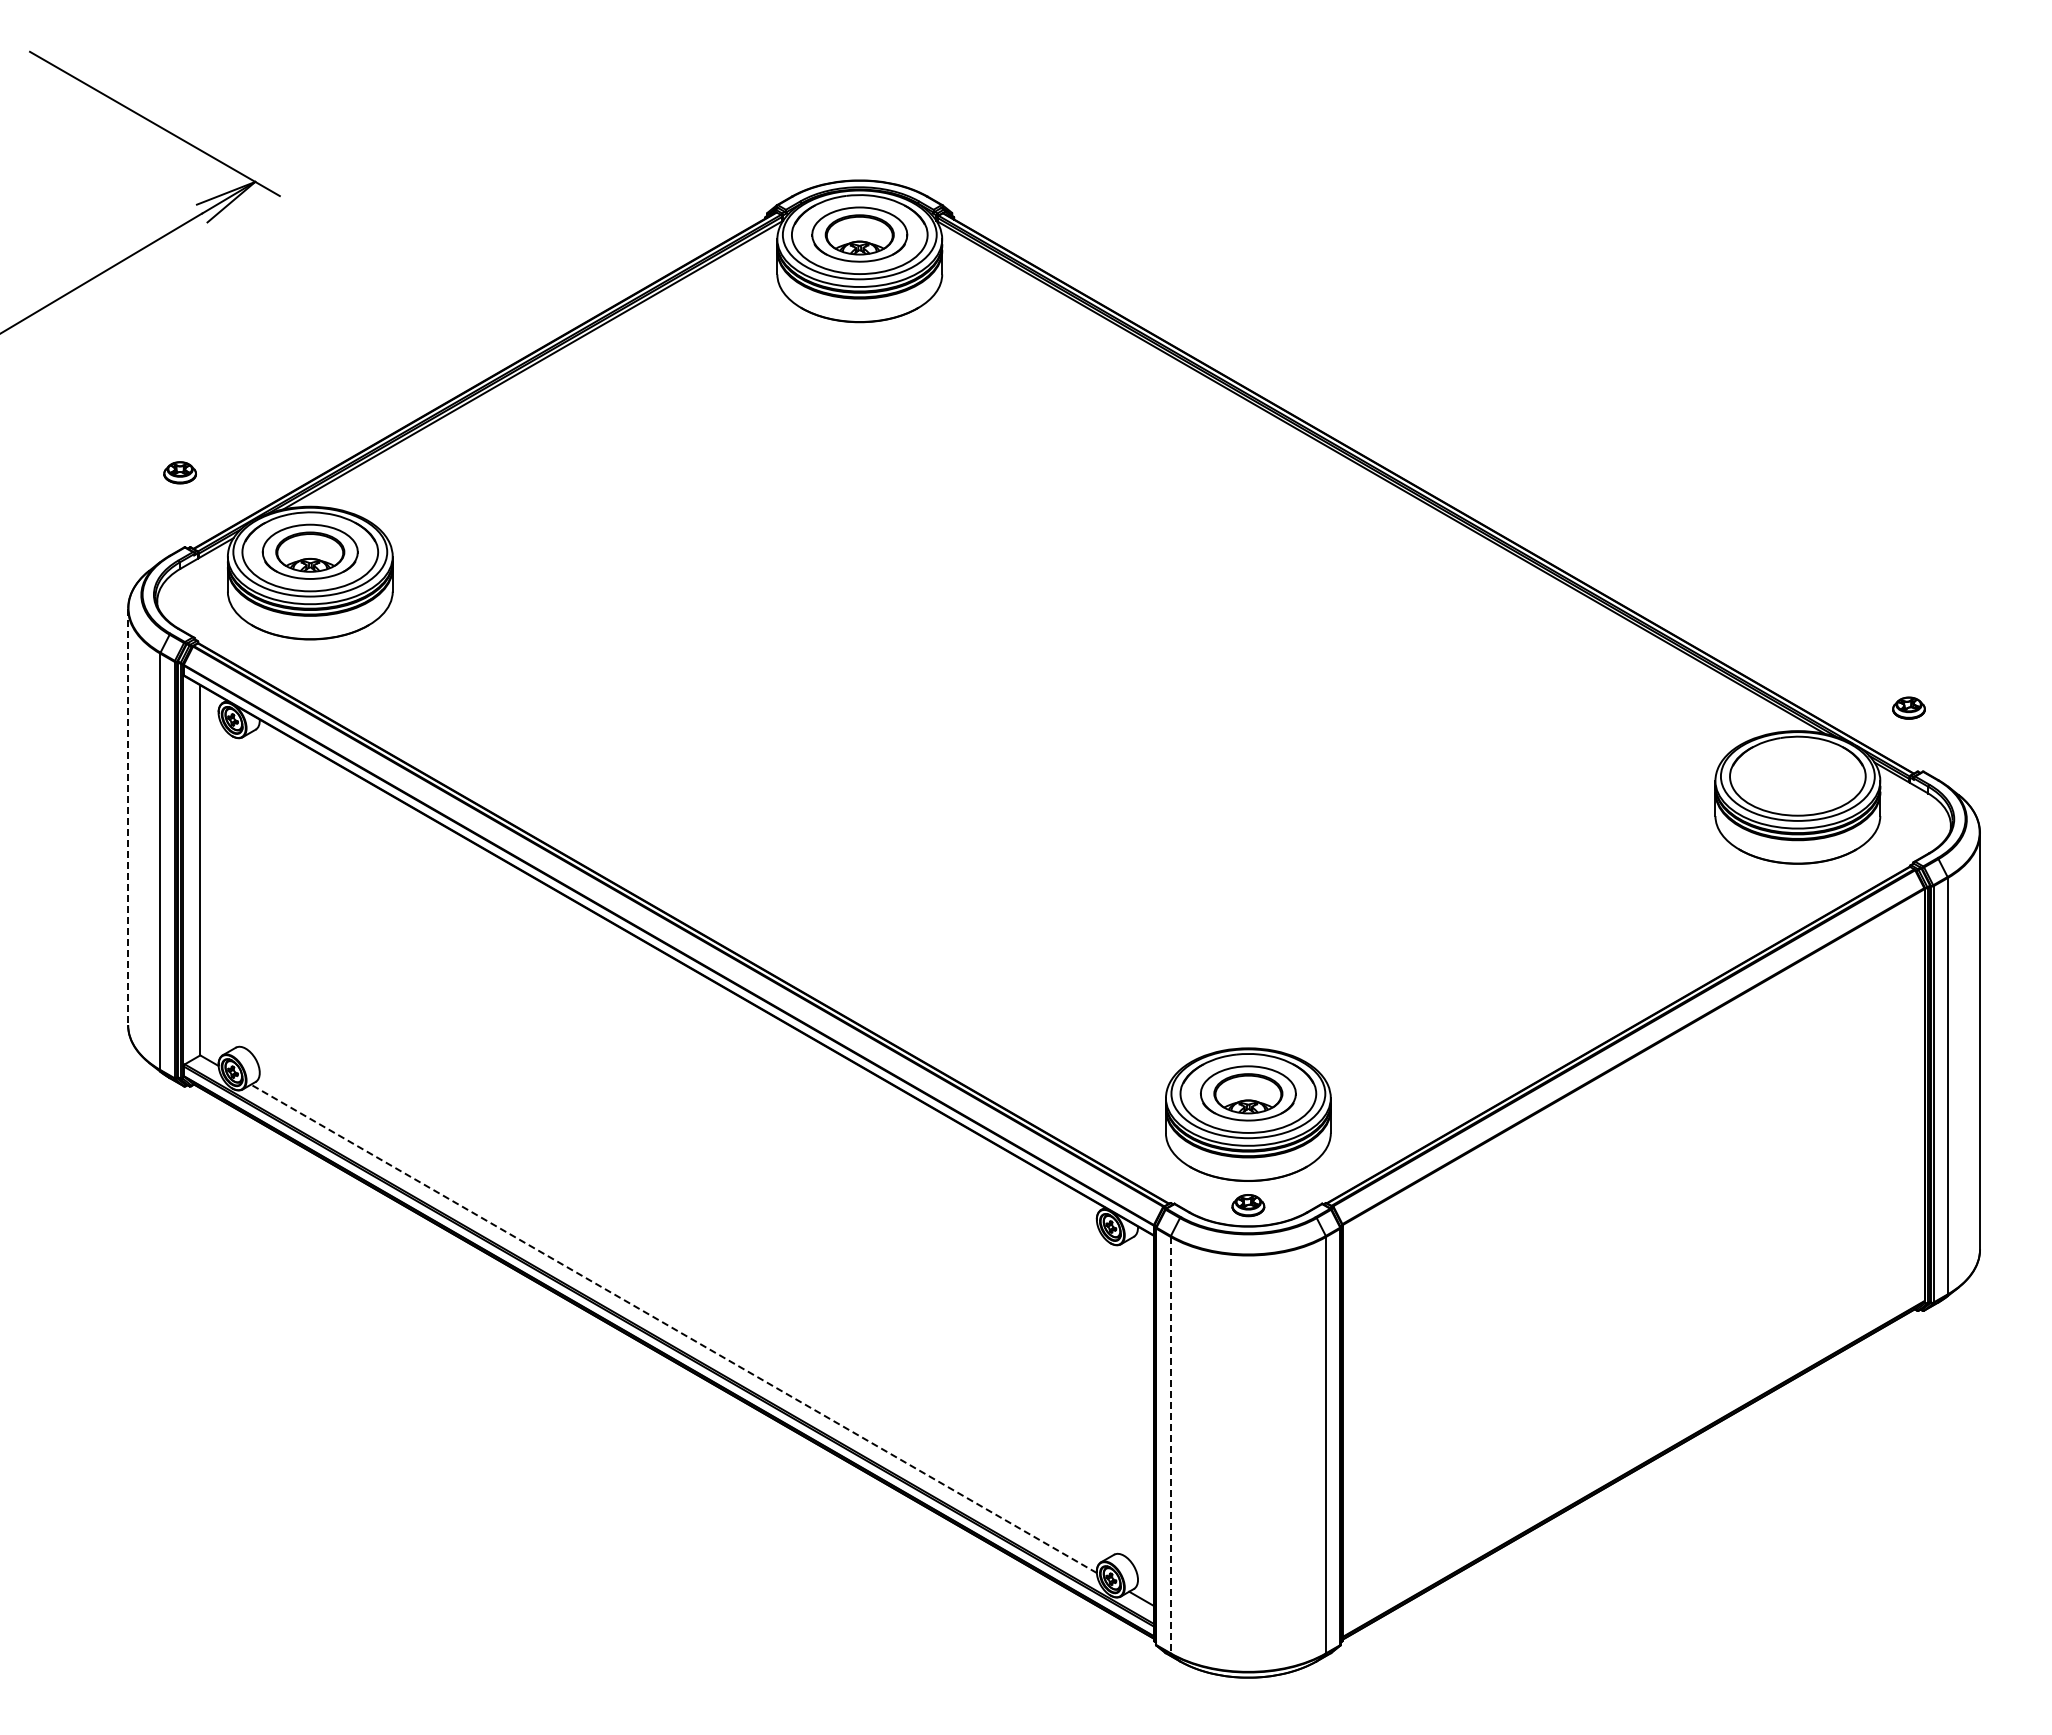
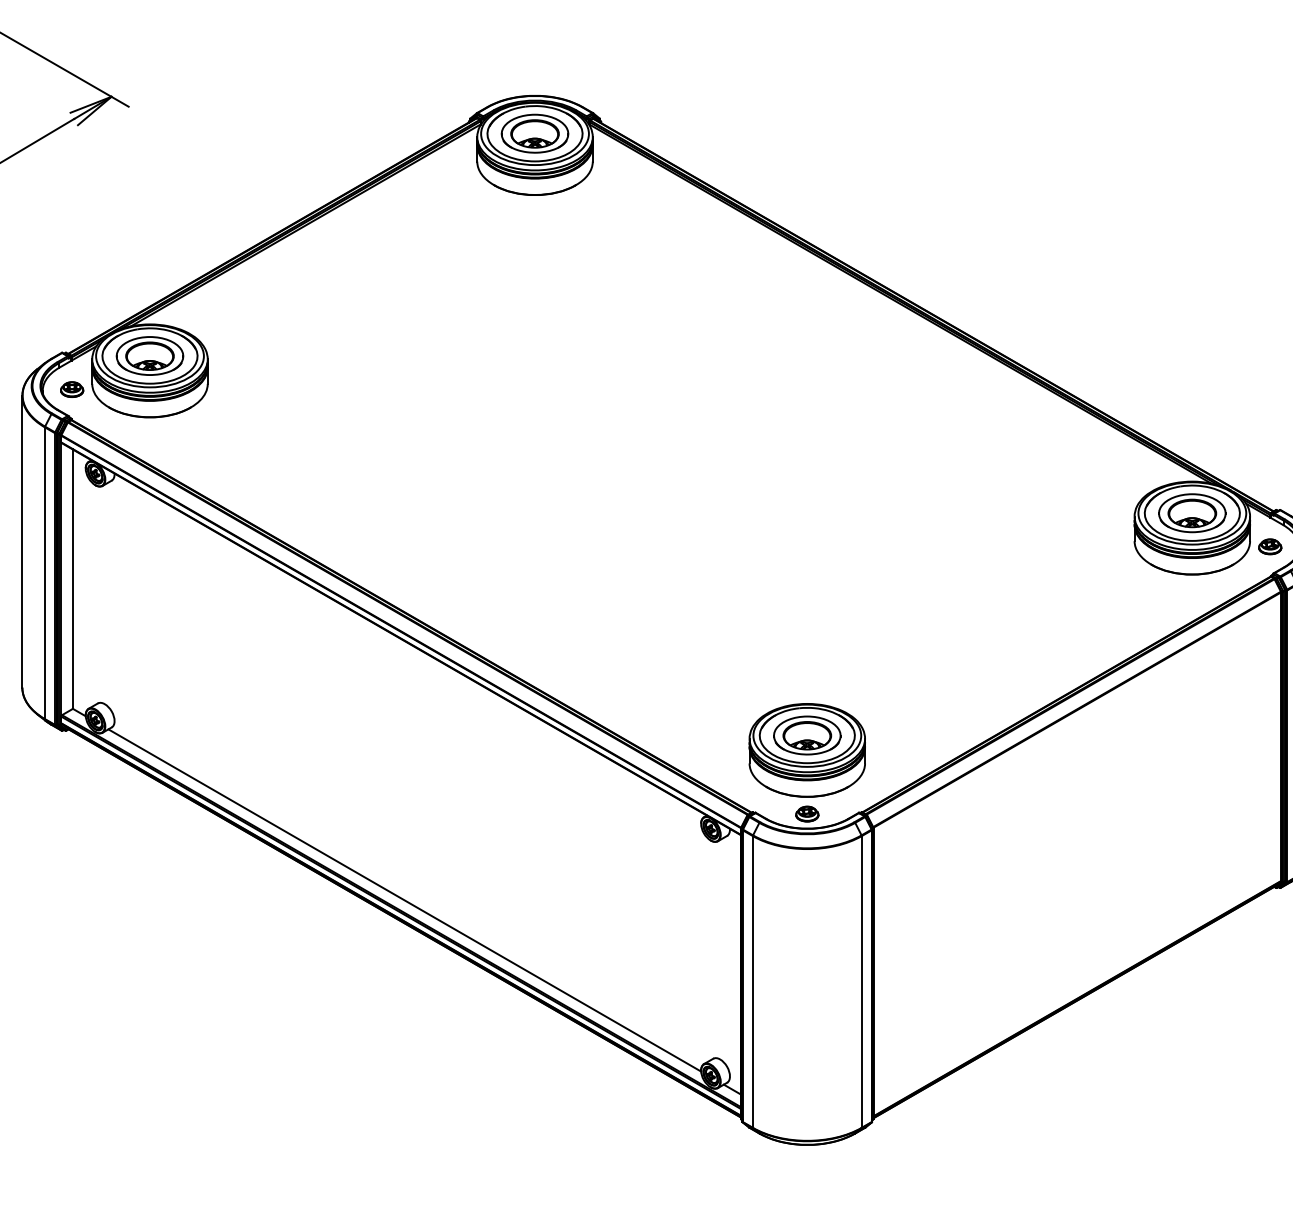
part: (179, 472) -> (71, 389), moved
part: (1908, 707) -> (1269, 546), moved
part: (1797, 776) -> (1192, 513), added
line: (128, 817) -> (22, 542), dashed -> solid
line: (673, 1328) -> (404, 900), dashed -> solid
line: (1170, 1445) -> (752, 982), dashed -> solid

